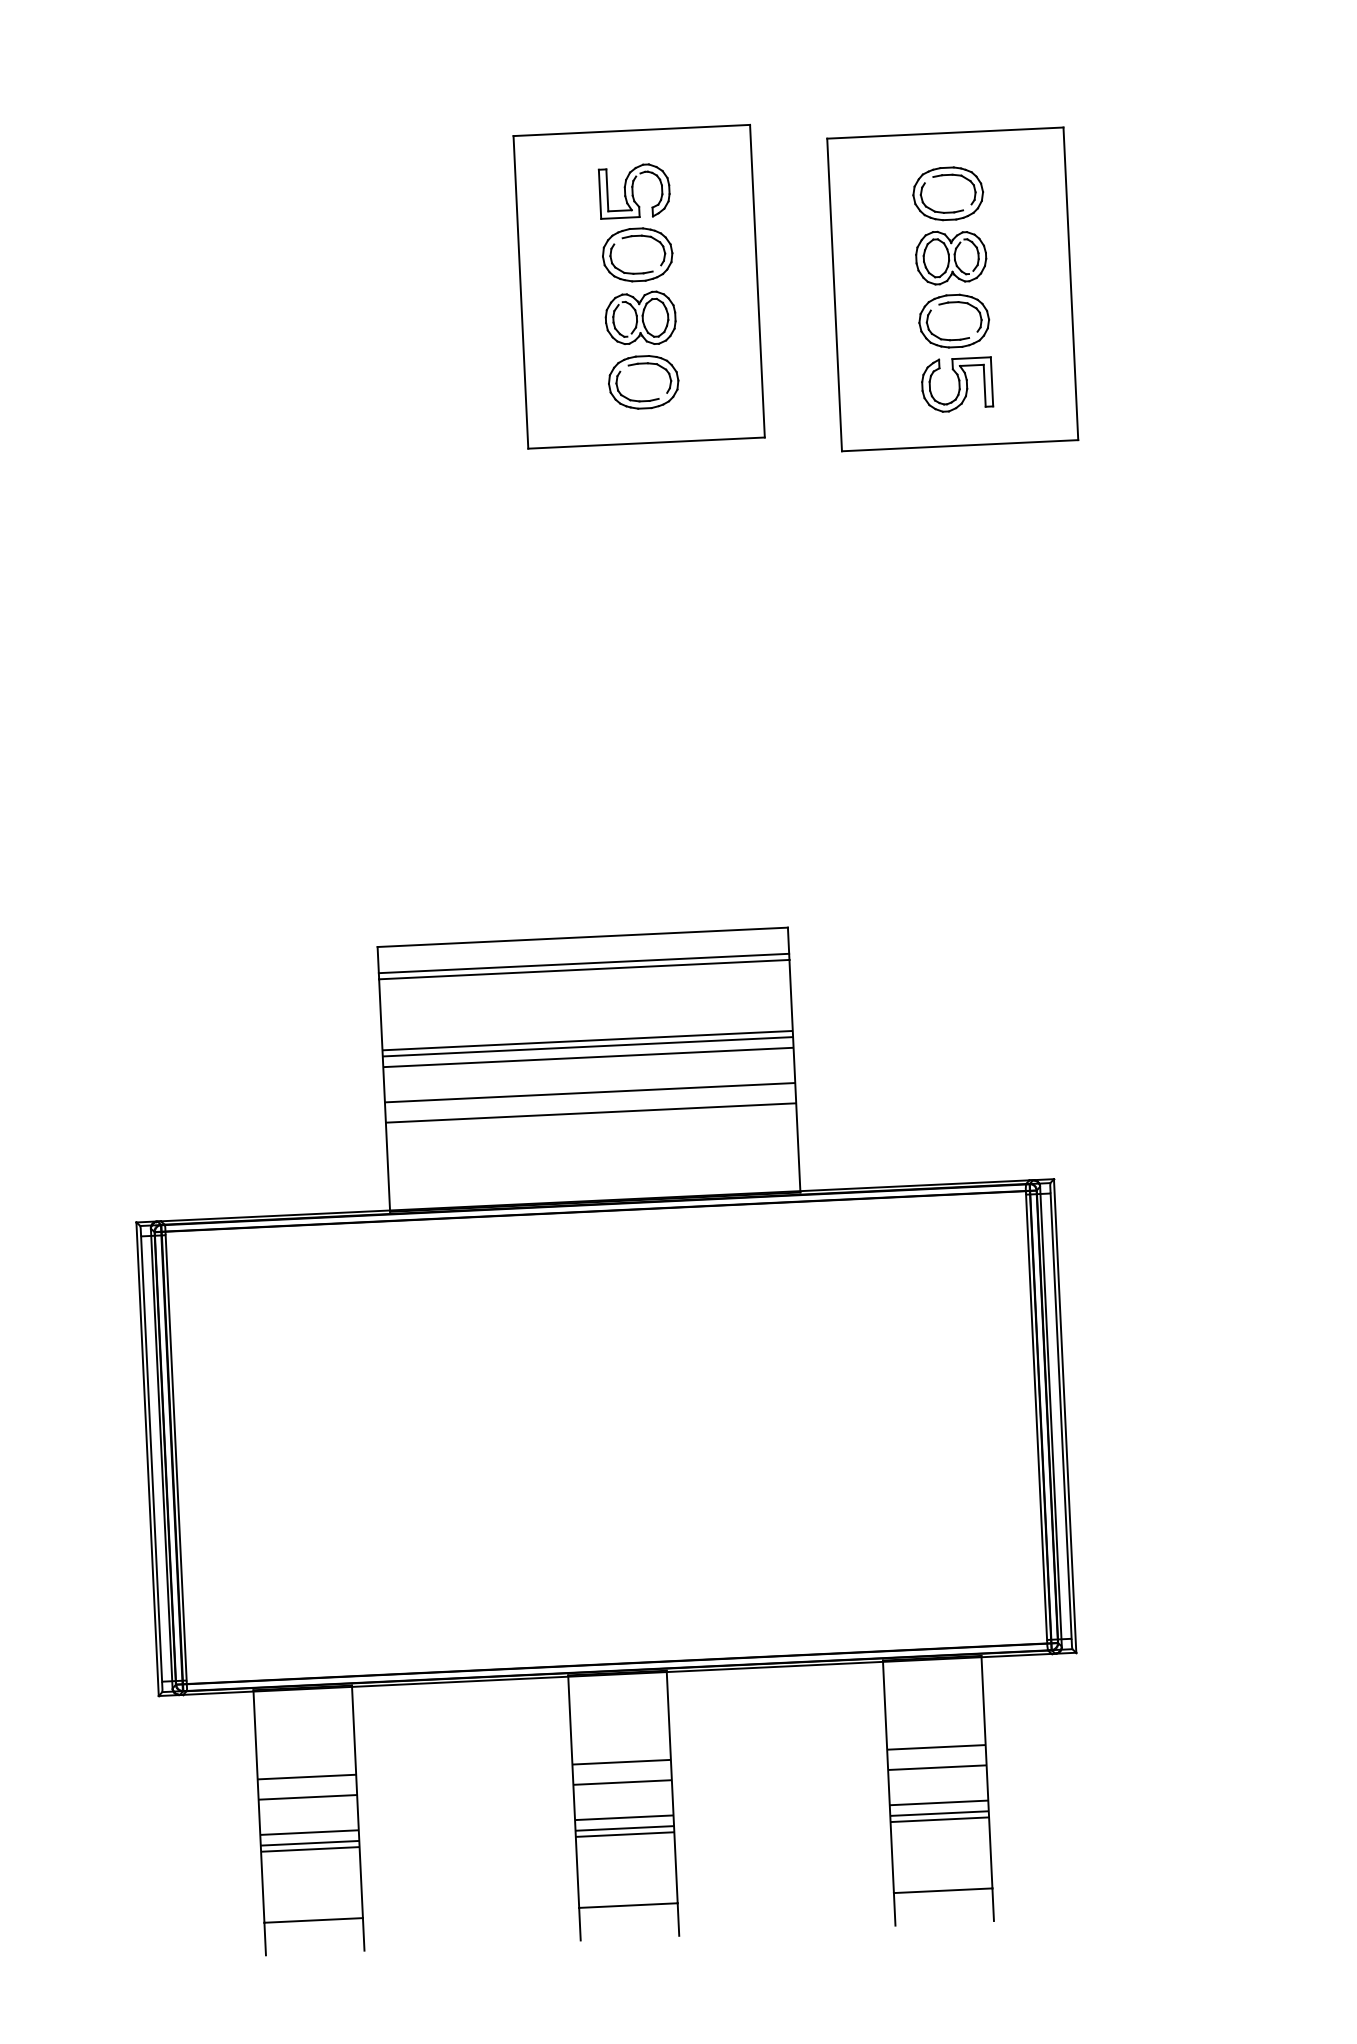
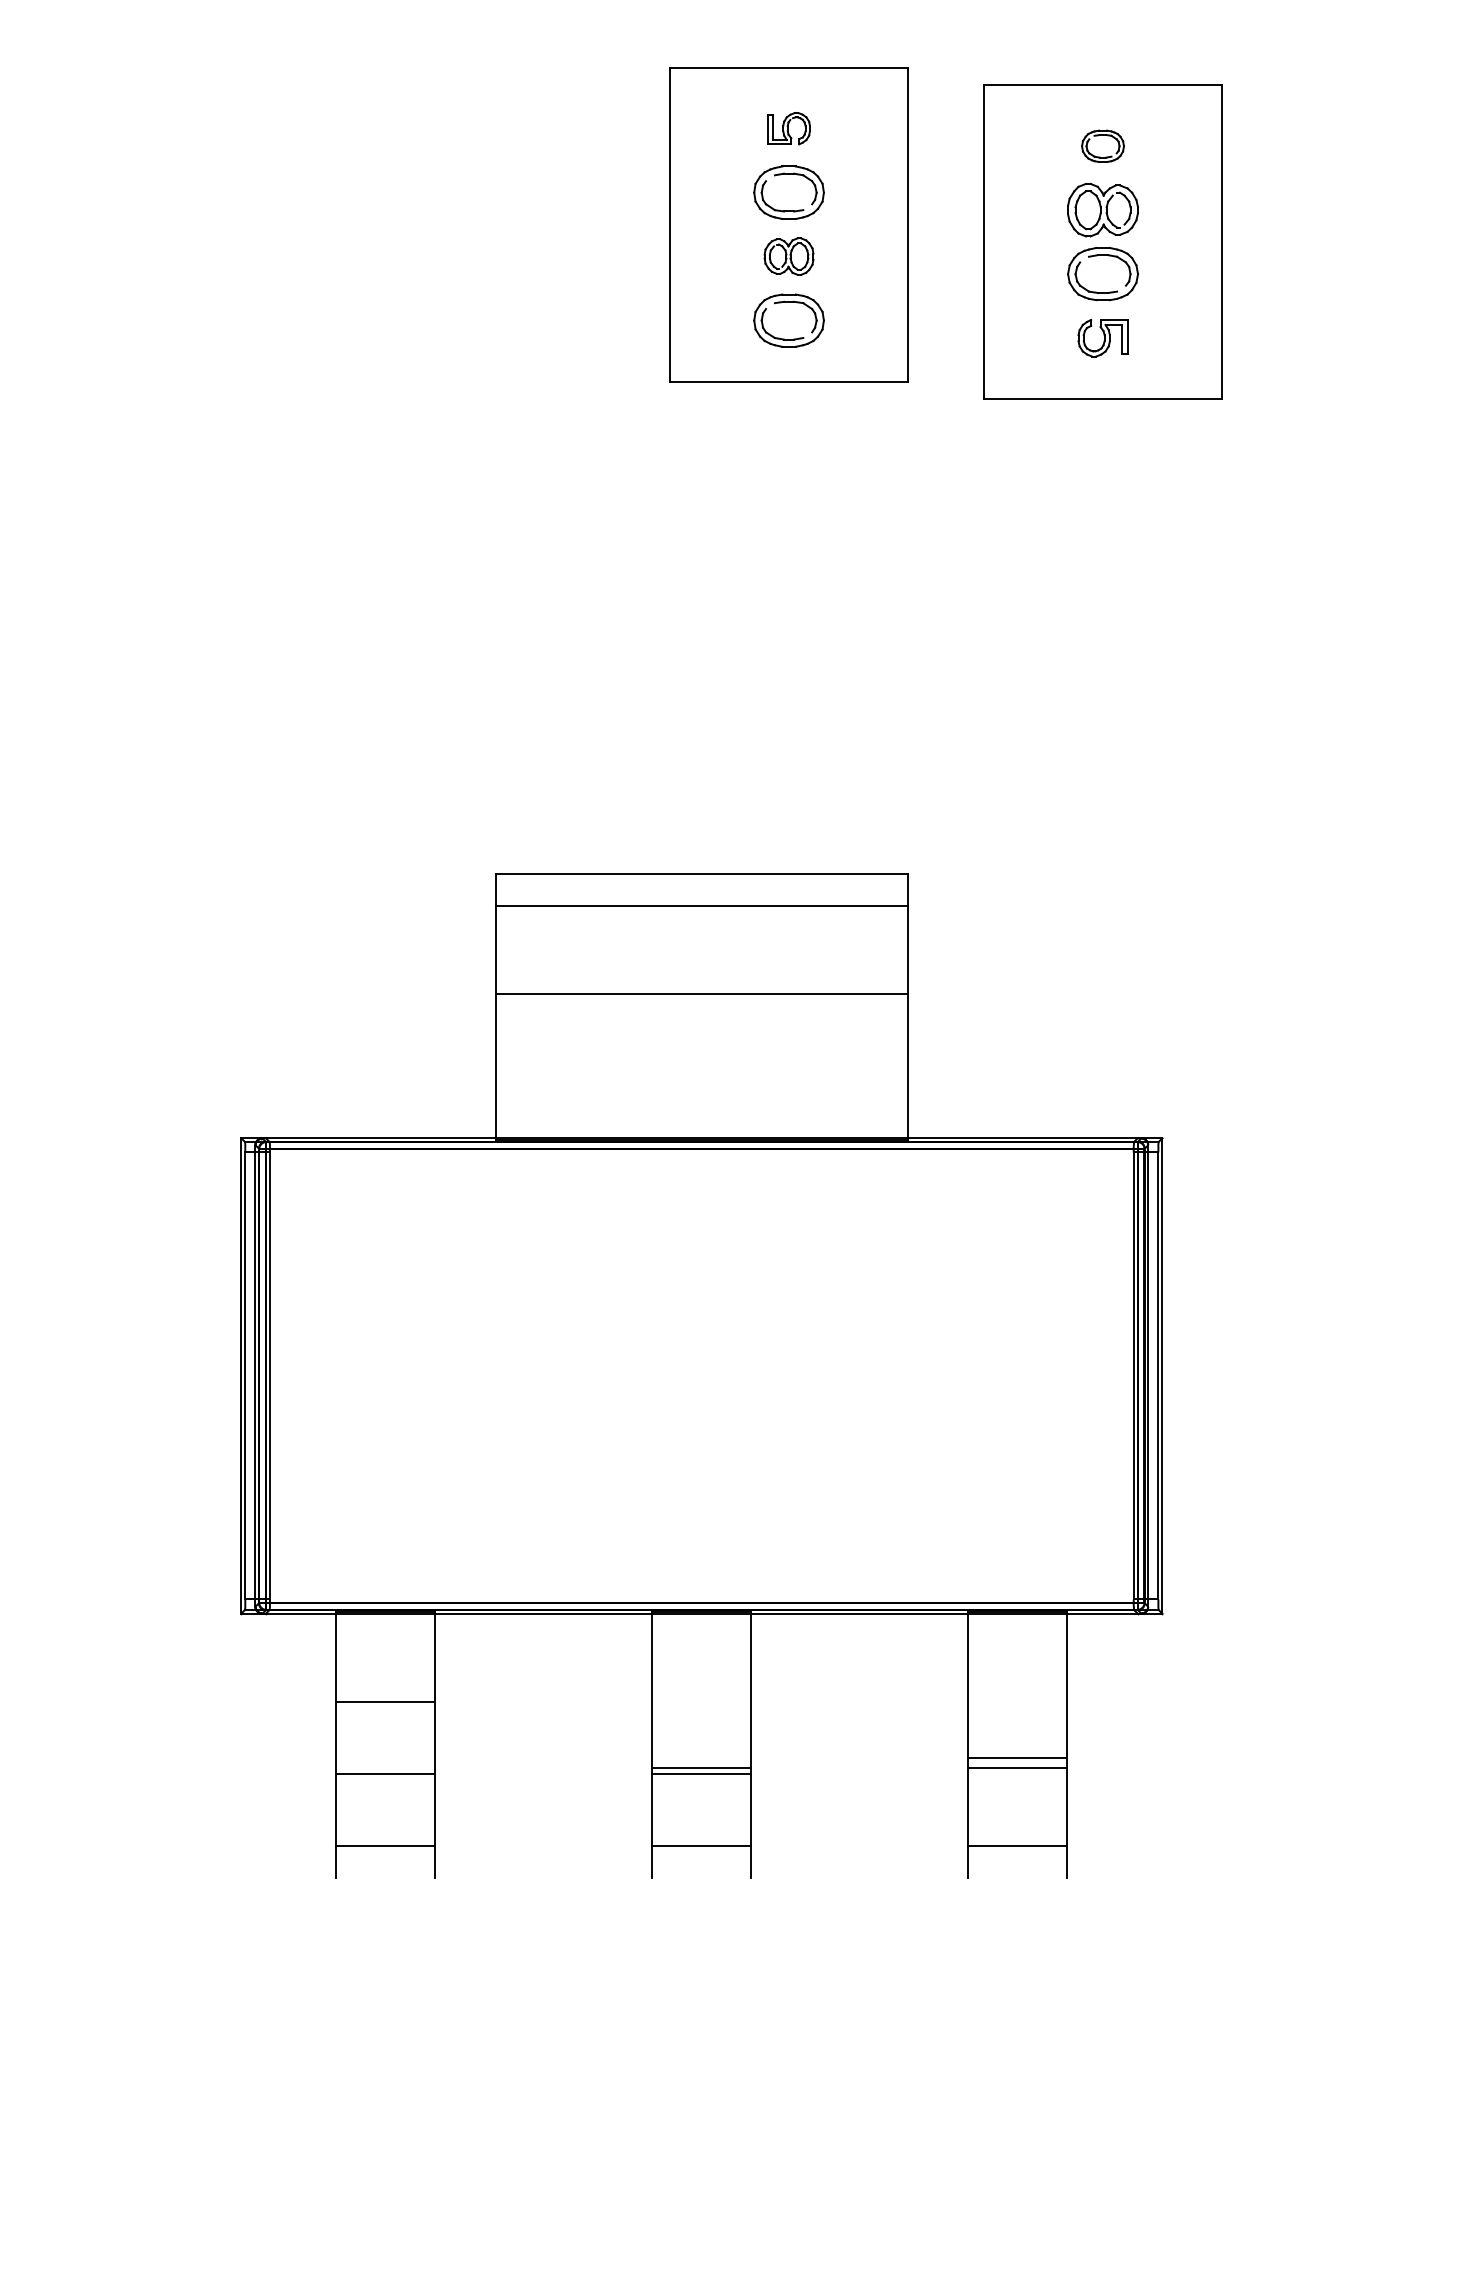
part: (634, 190) -> (788, 128), size x0.6
part: (947, 194) -> (1102, 146), size x0.6
part: (640, 318) -> (788, 256), size x0.7
part: (956, 385) -> (1102, 338), size x0.7
line: (583, 964) -> (701, 900), removed
line: (587, 1040) -> (701, 977), removed
line: (587, 1046) -> (701, 983), removed
line: (589, 1092) -> (701, 1029), removed
line: (590, 1113) -> (701, 1050), removed
line: (936, 1747) -> (1017, 1701), removed
line: (621, 1761) -> (701, 1701), removed
line: (937, 1767) -> (1017, 1722), removed
line: (622, 1782) -> (701, 1722), removed
line: (307, 1797) -> (385, 1722), removed
line: (623, 1817) -> (701, 1757), removed
line: (939, 1819) -> (1017, 1774), removed
line: (309, 1832) -> (385, 1757), removed
line: (309, 1843) -> (385, 1768), removed

